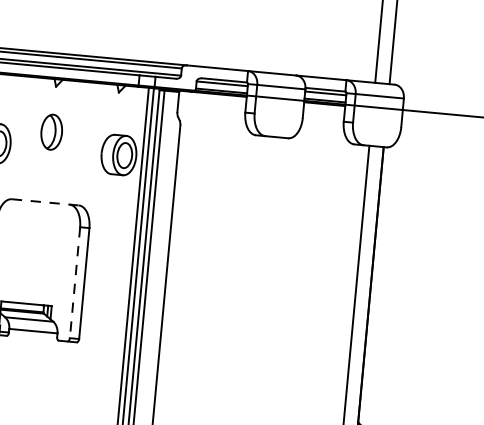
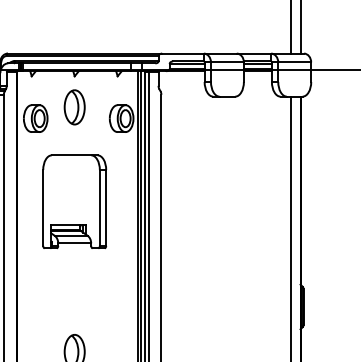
part: (51, 132) -> (74, 107), size x1.43
line: (44, 202) -> (74, 155), dashed -> solid
line: (74, 282) -> (99, 207), dashed -> solid

